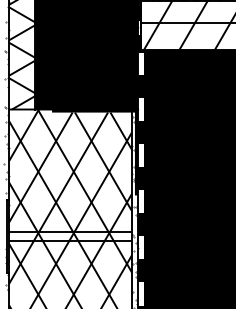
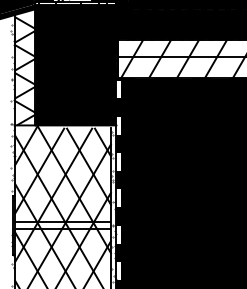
fill: (95, 152) -> (82, 159), removed

